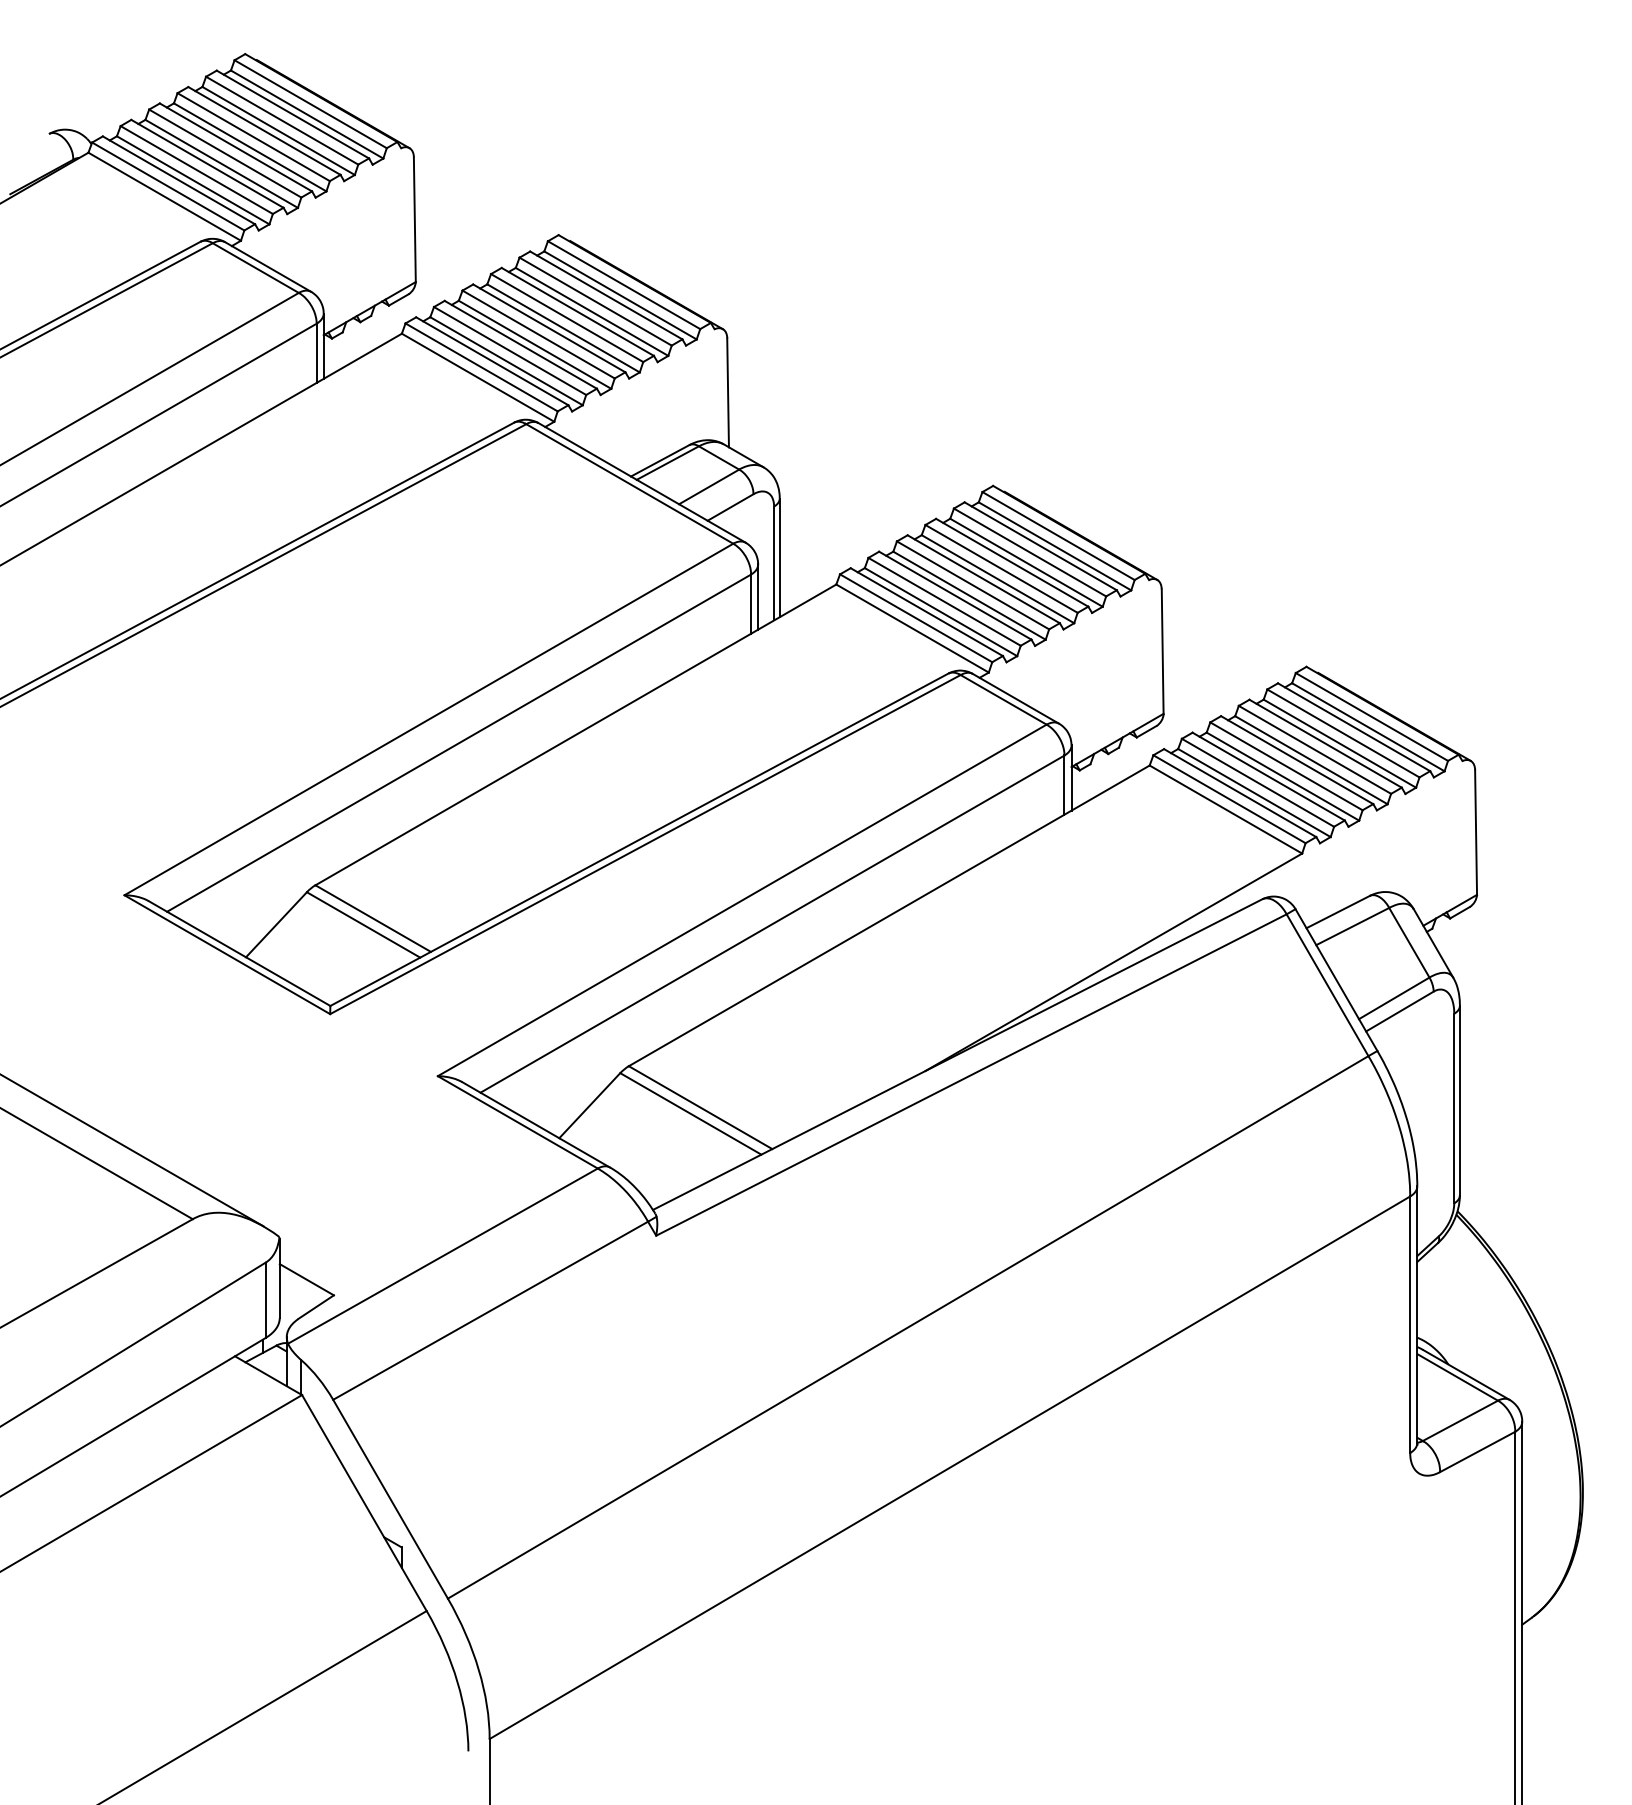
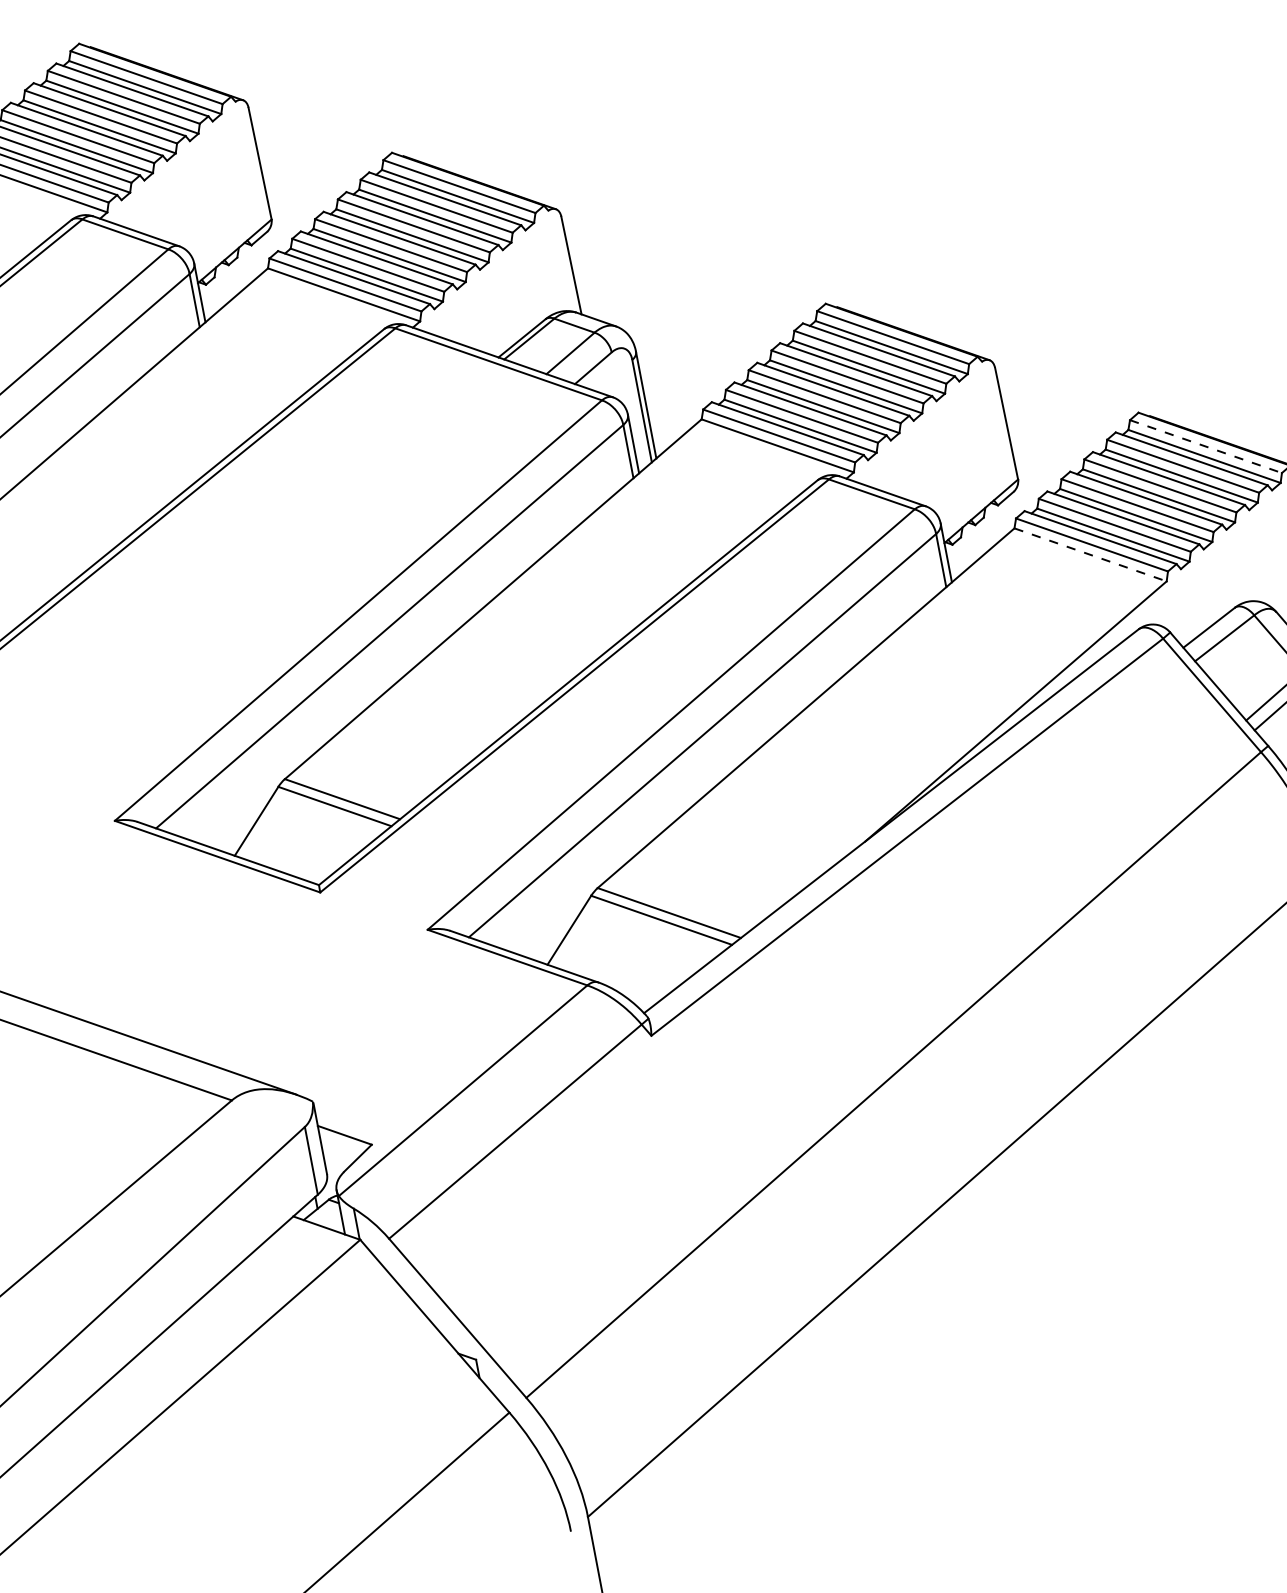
line: (1371, 716) -> (1205, 446), solid -> dashed
line: (1226, 809) -> (1091, 554), solid -> dashed

